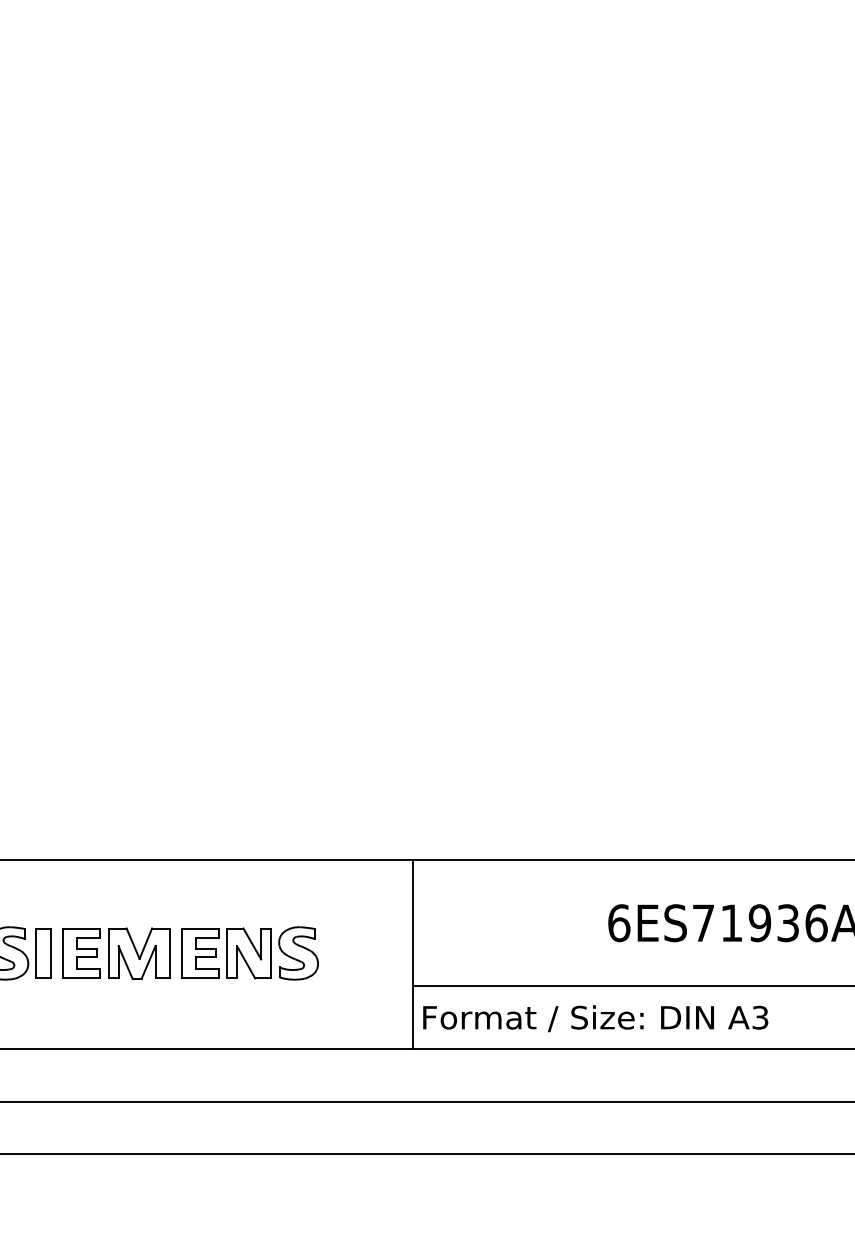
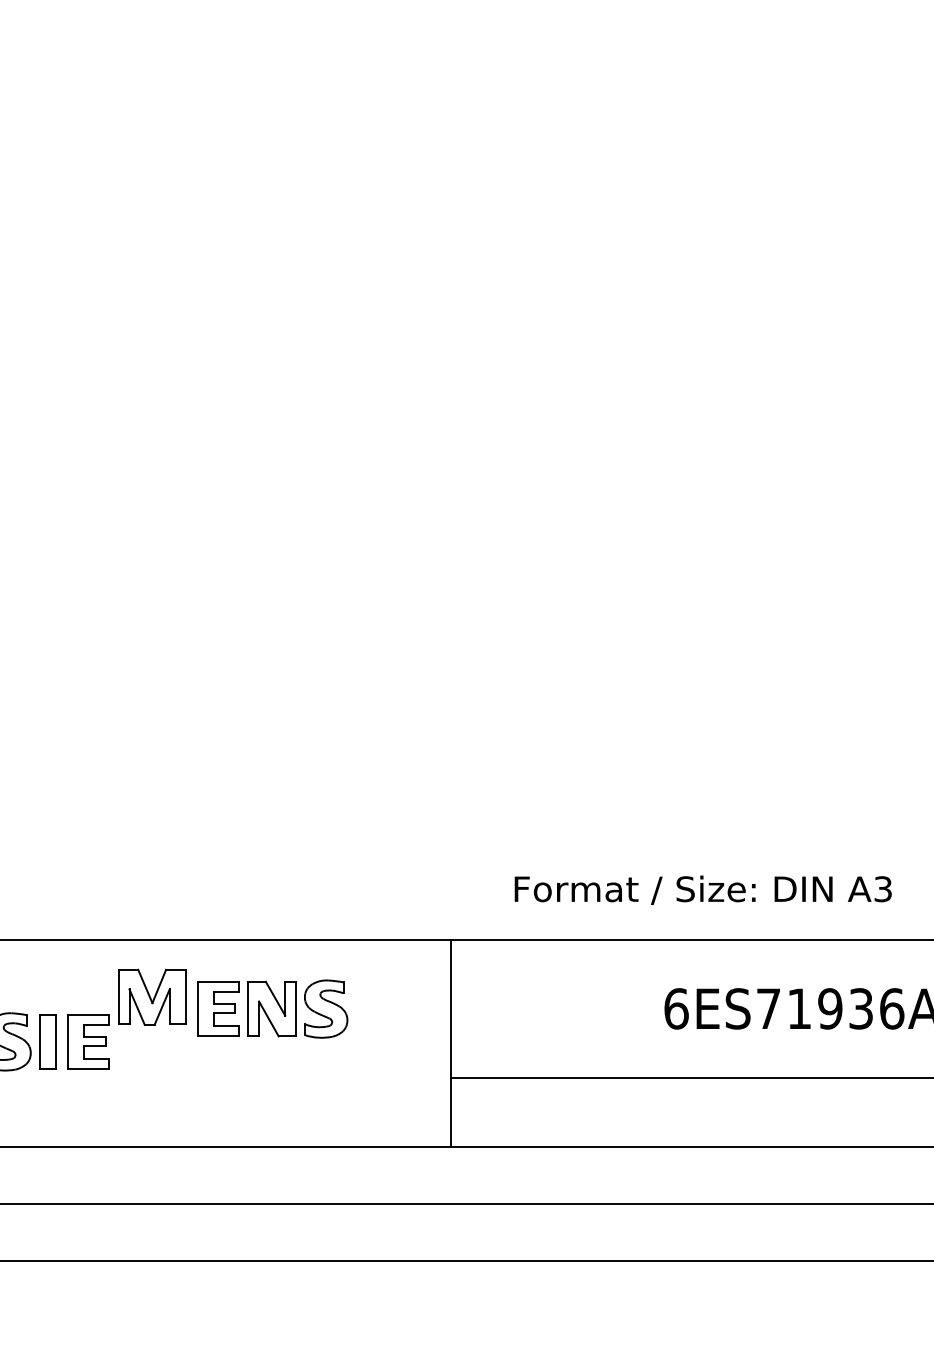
part: (139, 953) -> (152, 997), moved
part: (249, 953) -> (272, 1009), moved
text: (595, 1018) -> (703, 890), moved

